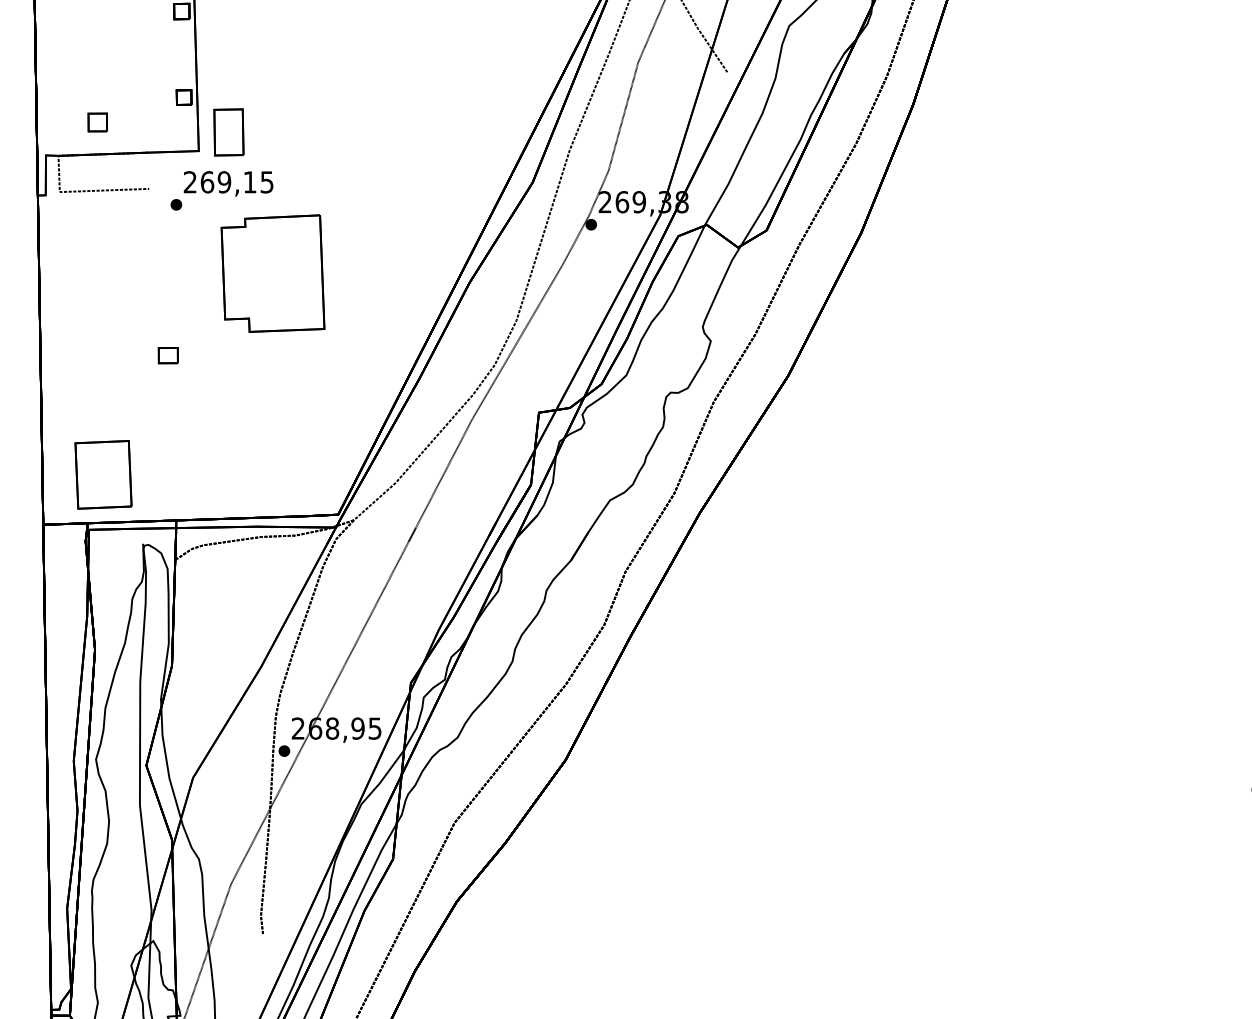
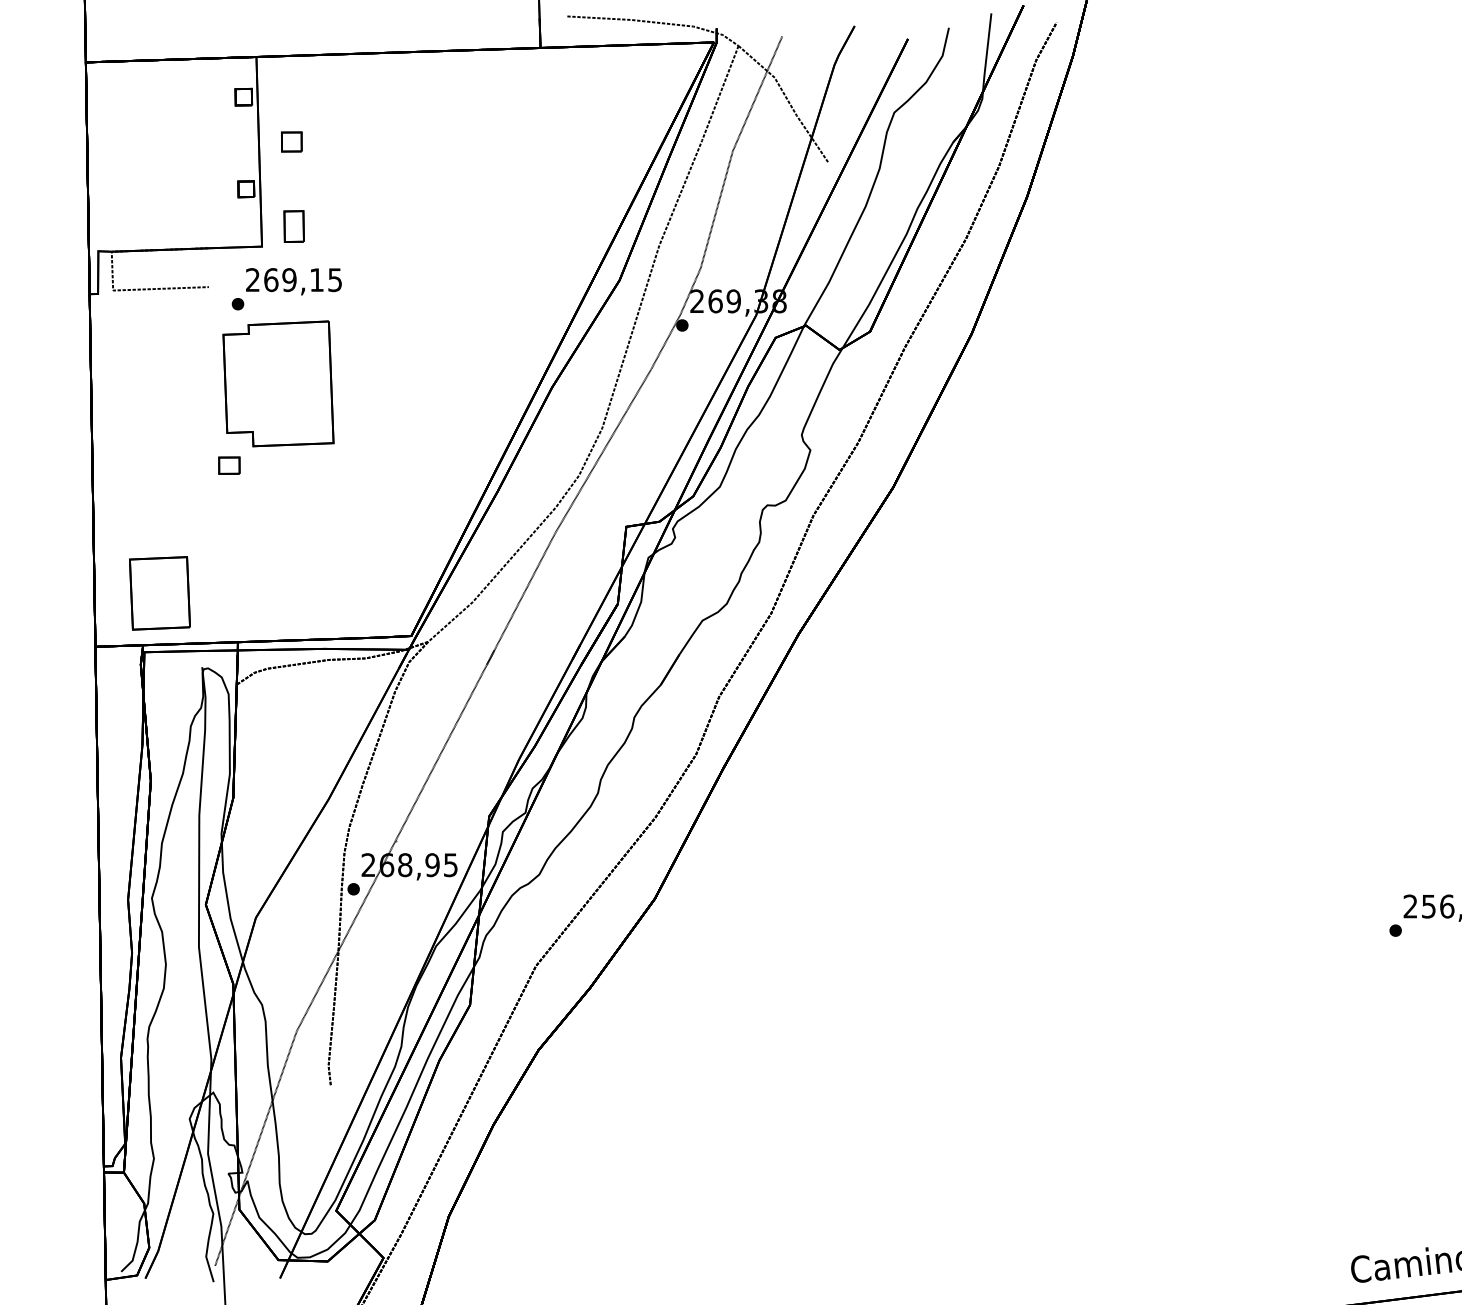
part: (97, 122) -> (291, 141), moved
part: (228, 132) -> (293, 226), size x0.62
part: (273, 273) -> (278, 383), moved

